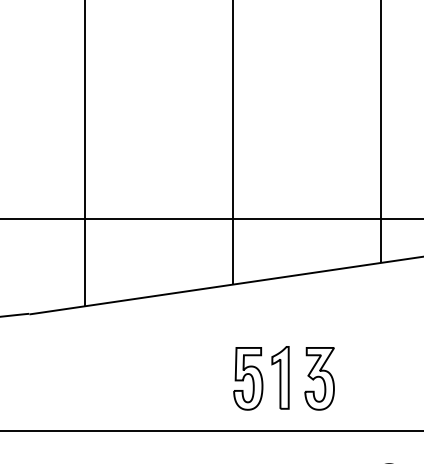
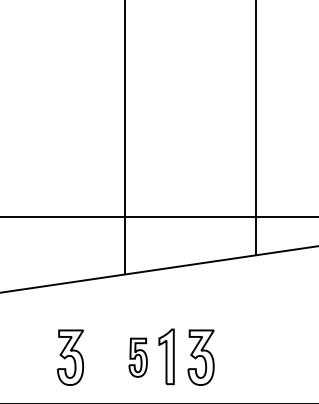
part: (171, 378) -> (70, 357), added
part: (248, 378) -> (138, 357), size x0.7

